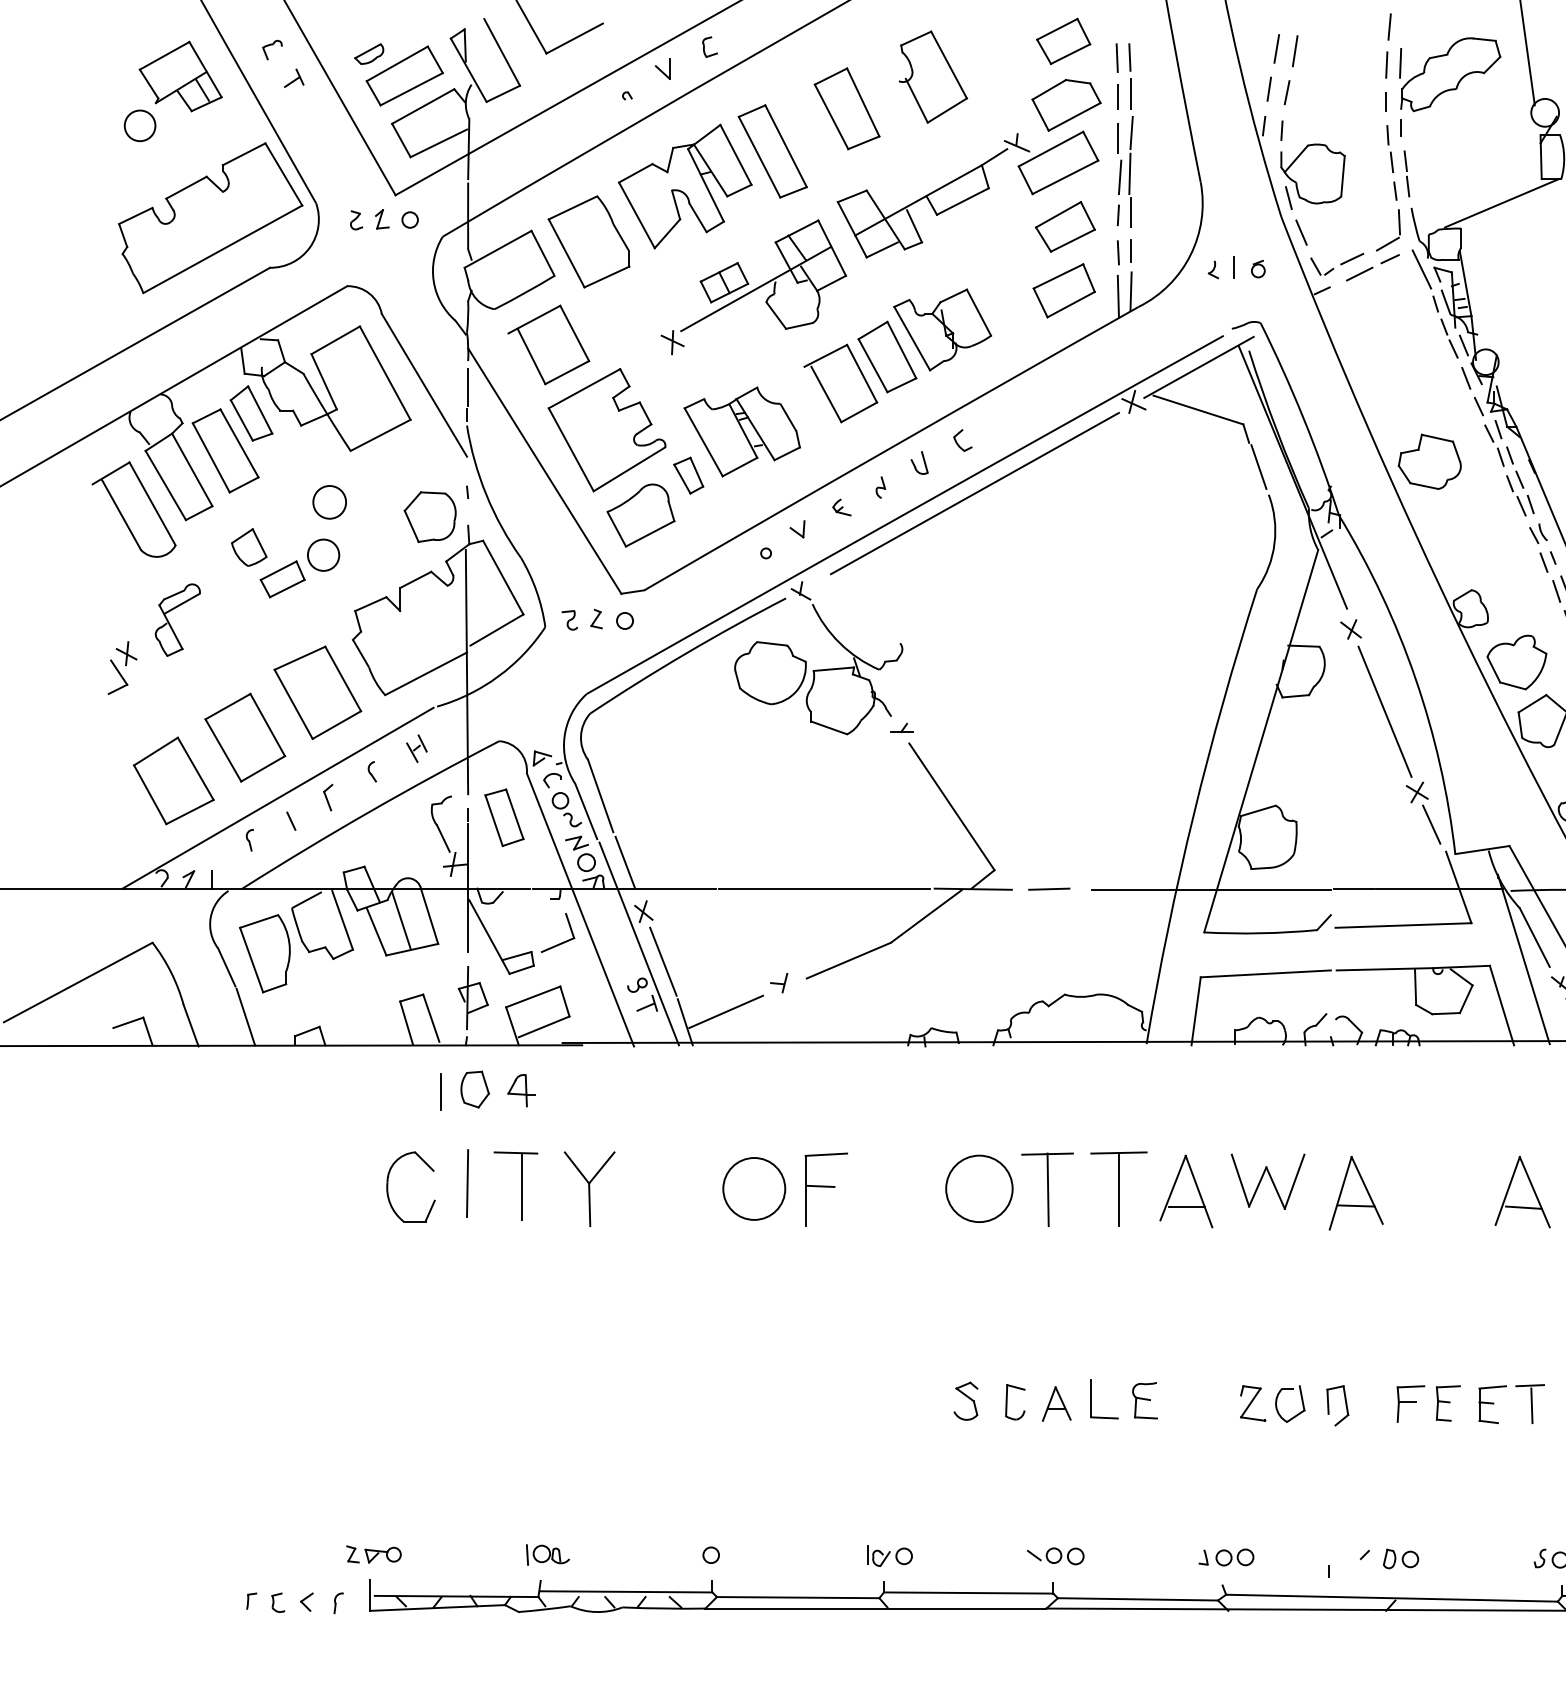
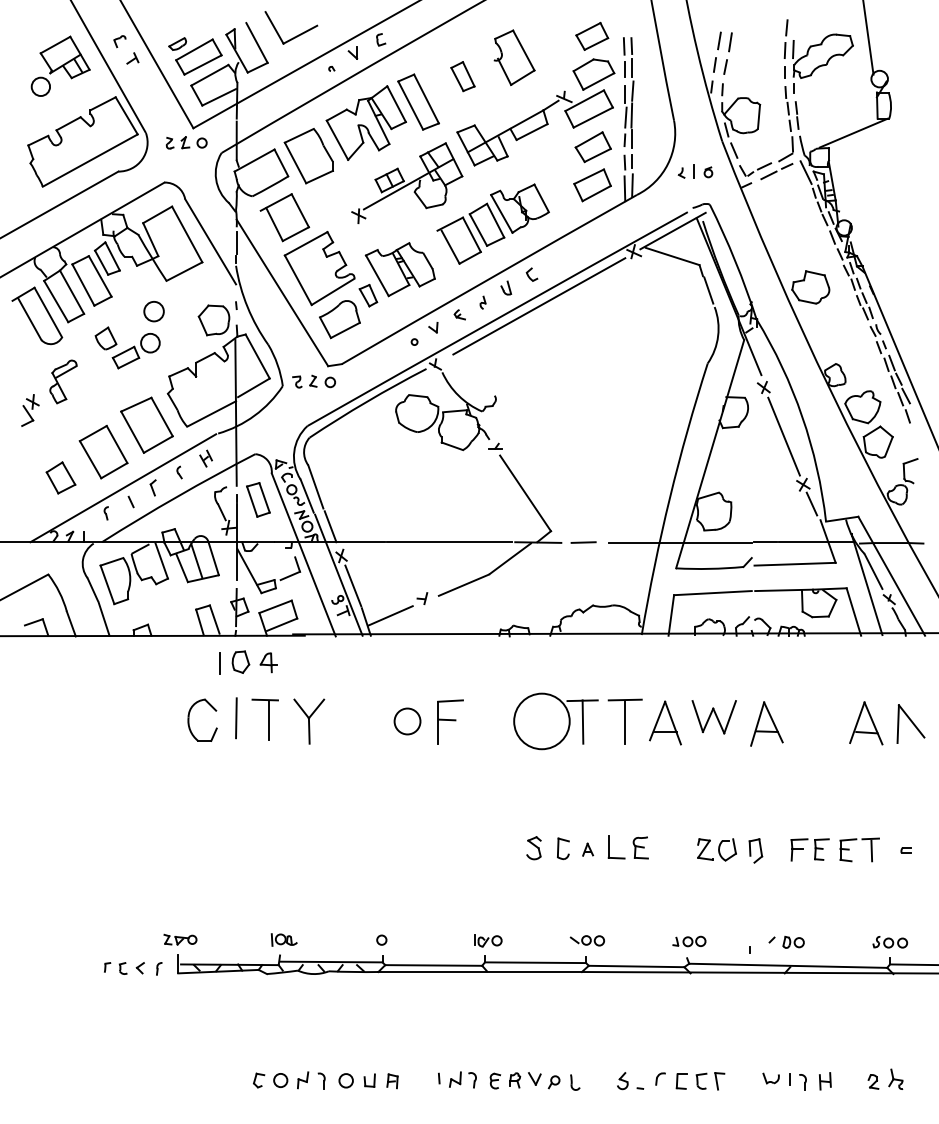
part: (846, 108) -> (462, 76), size x0.6
part: (172, 780) -> (60, 477), size x0.6
circle: (754, 1188) -> (407, 721), size x0.7
circle: (978, 1188) -> (541, 721), size x1.4
part: (1055, 1403) -> (587, 849), size x0.6

